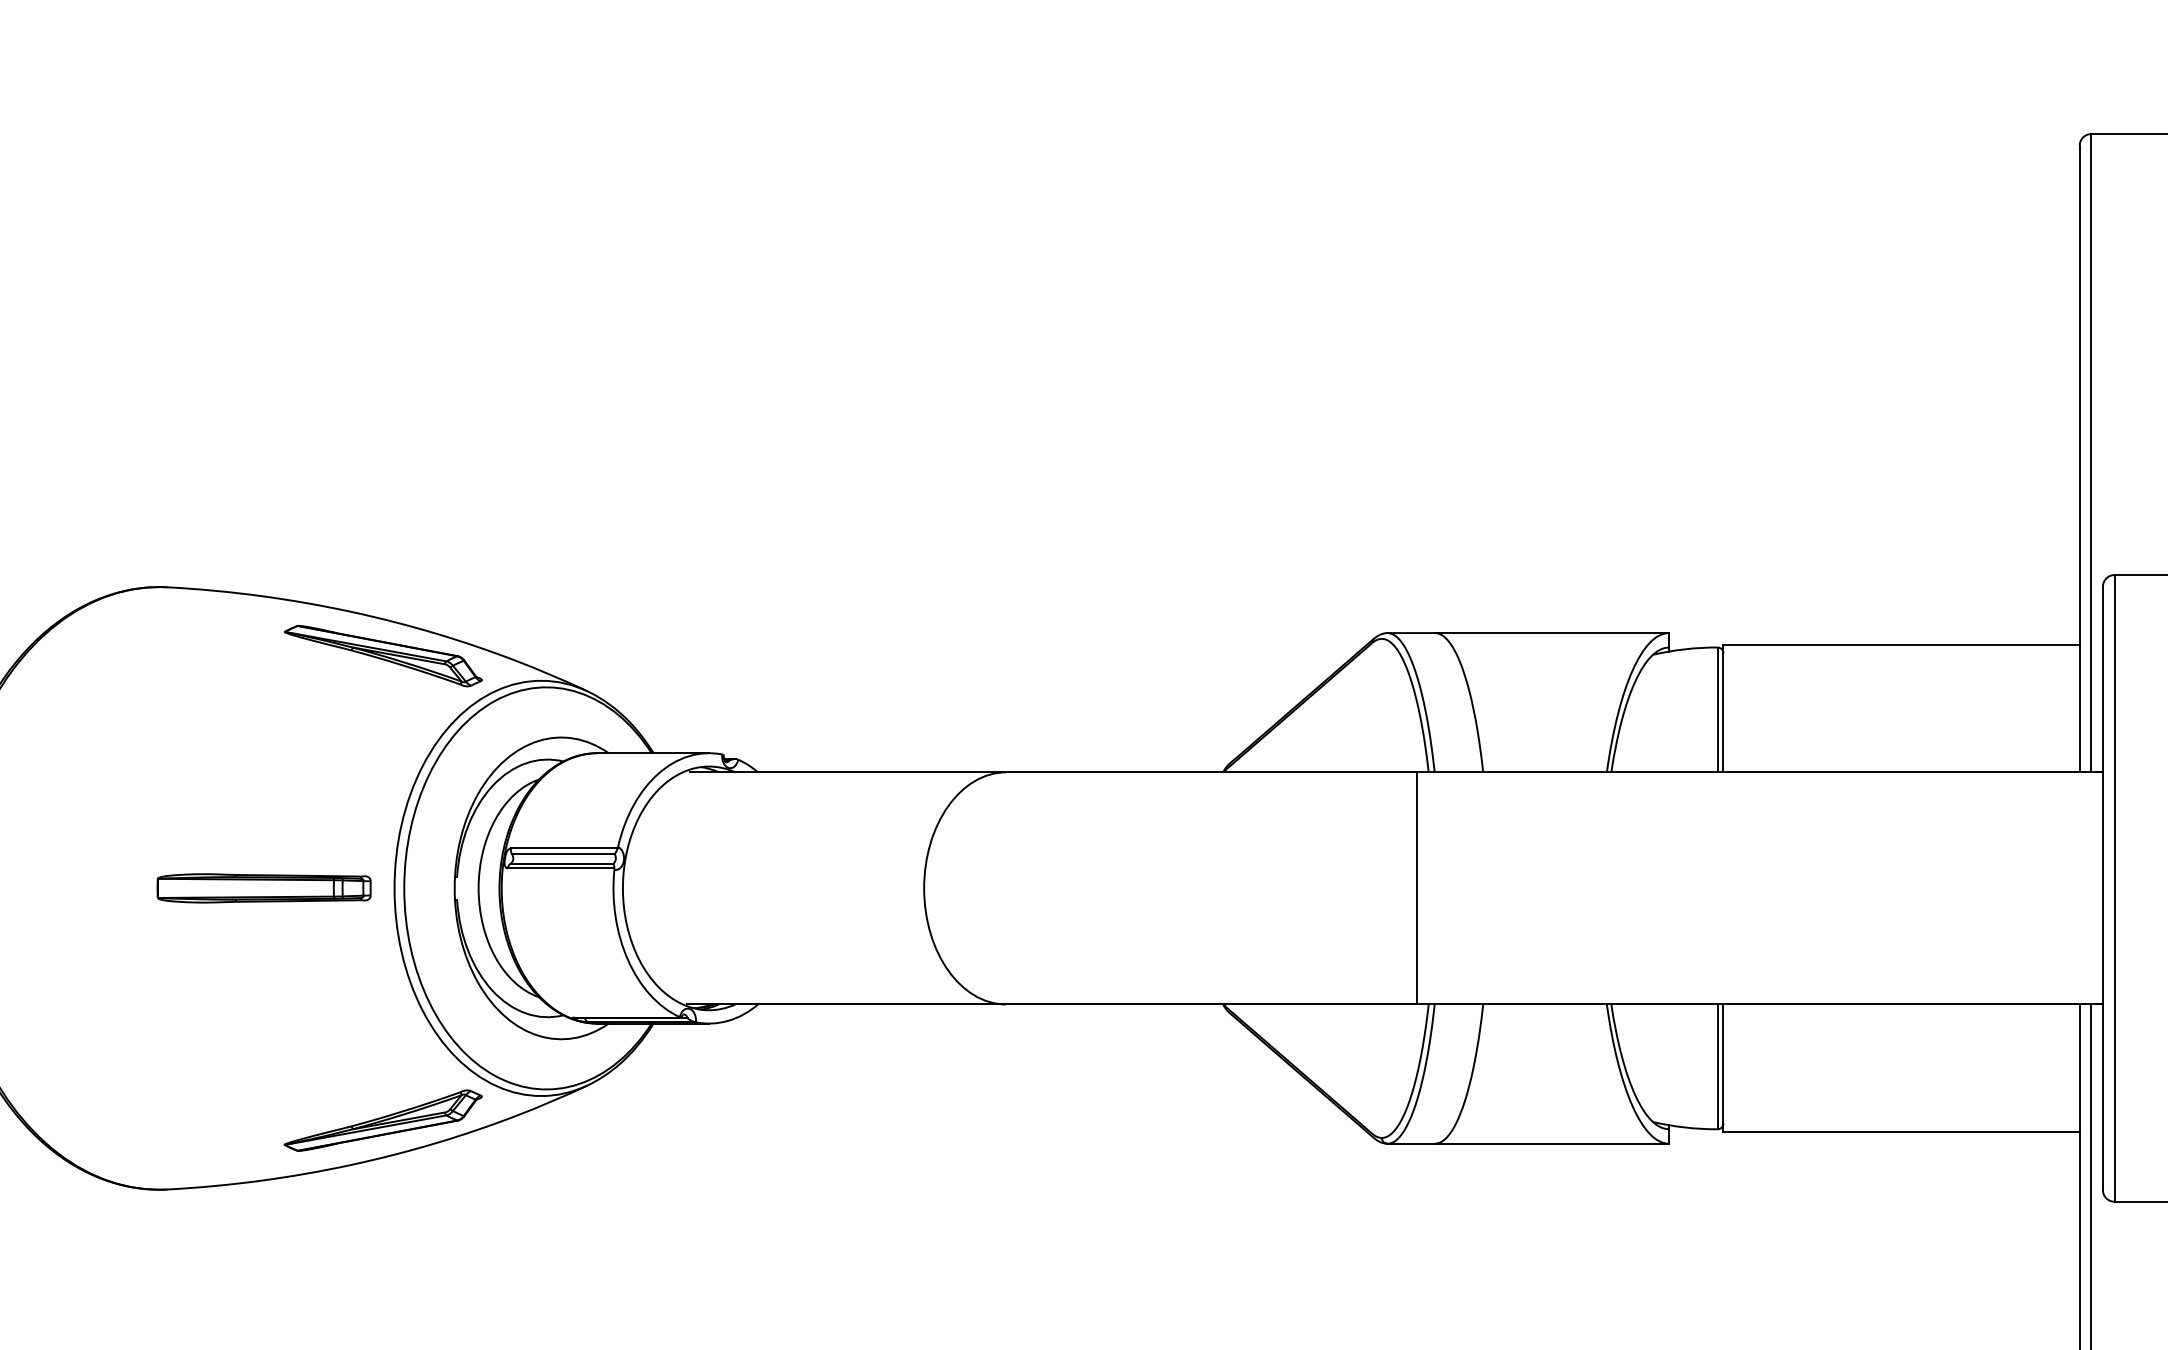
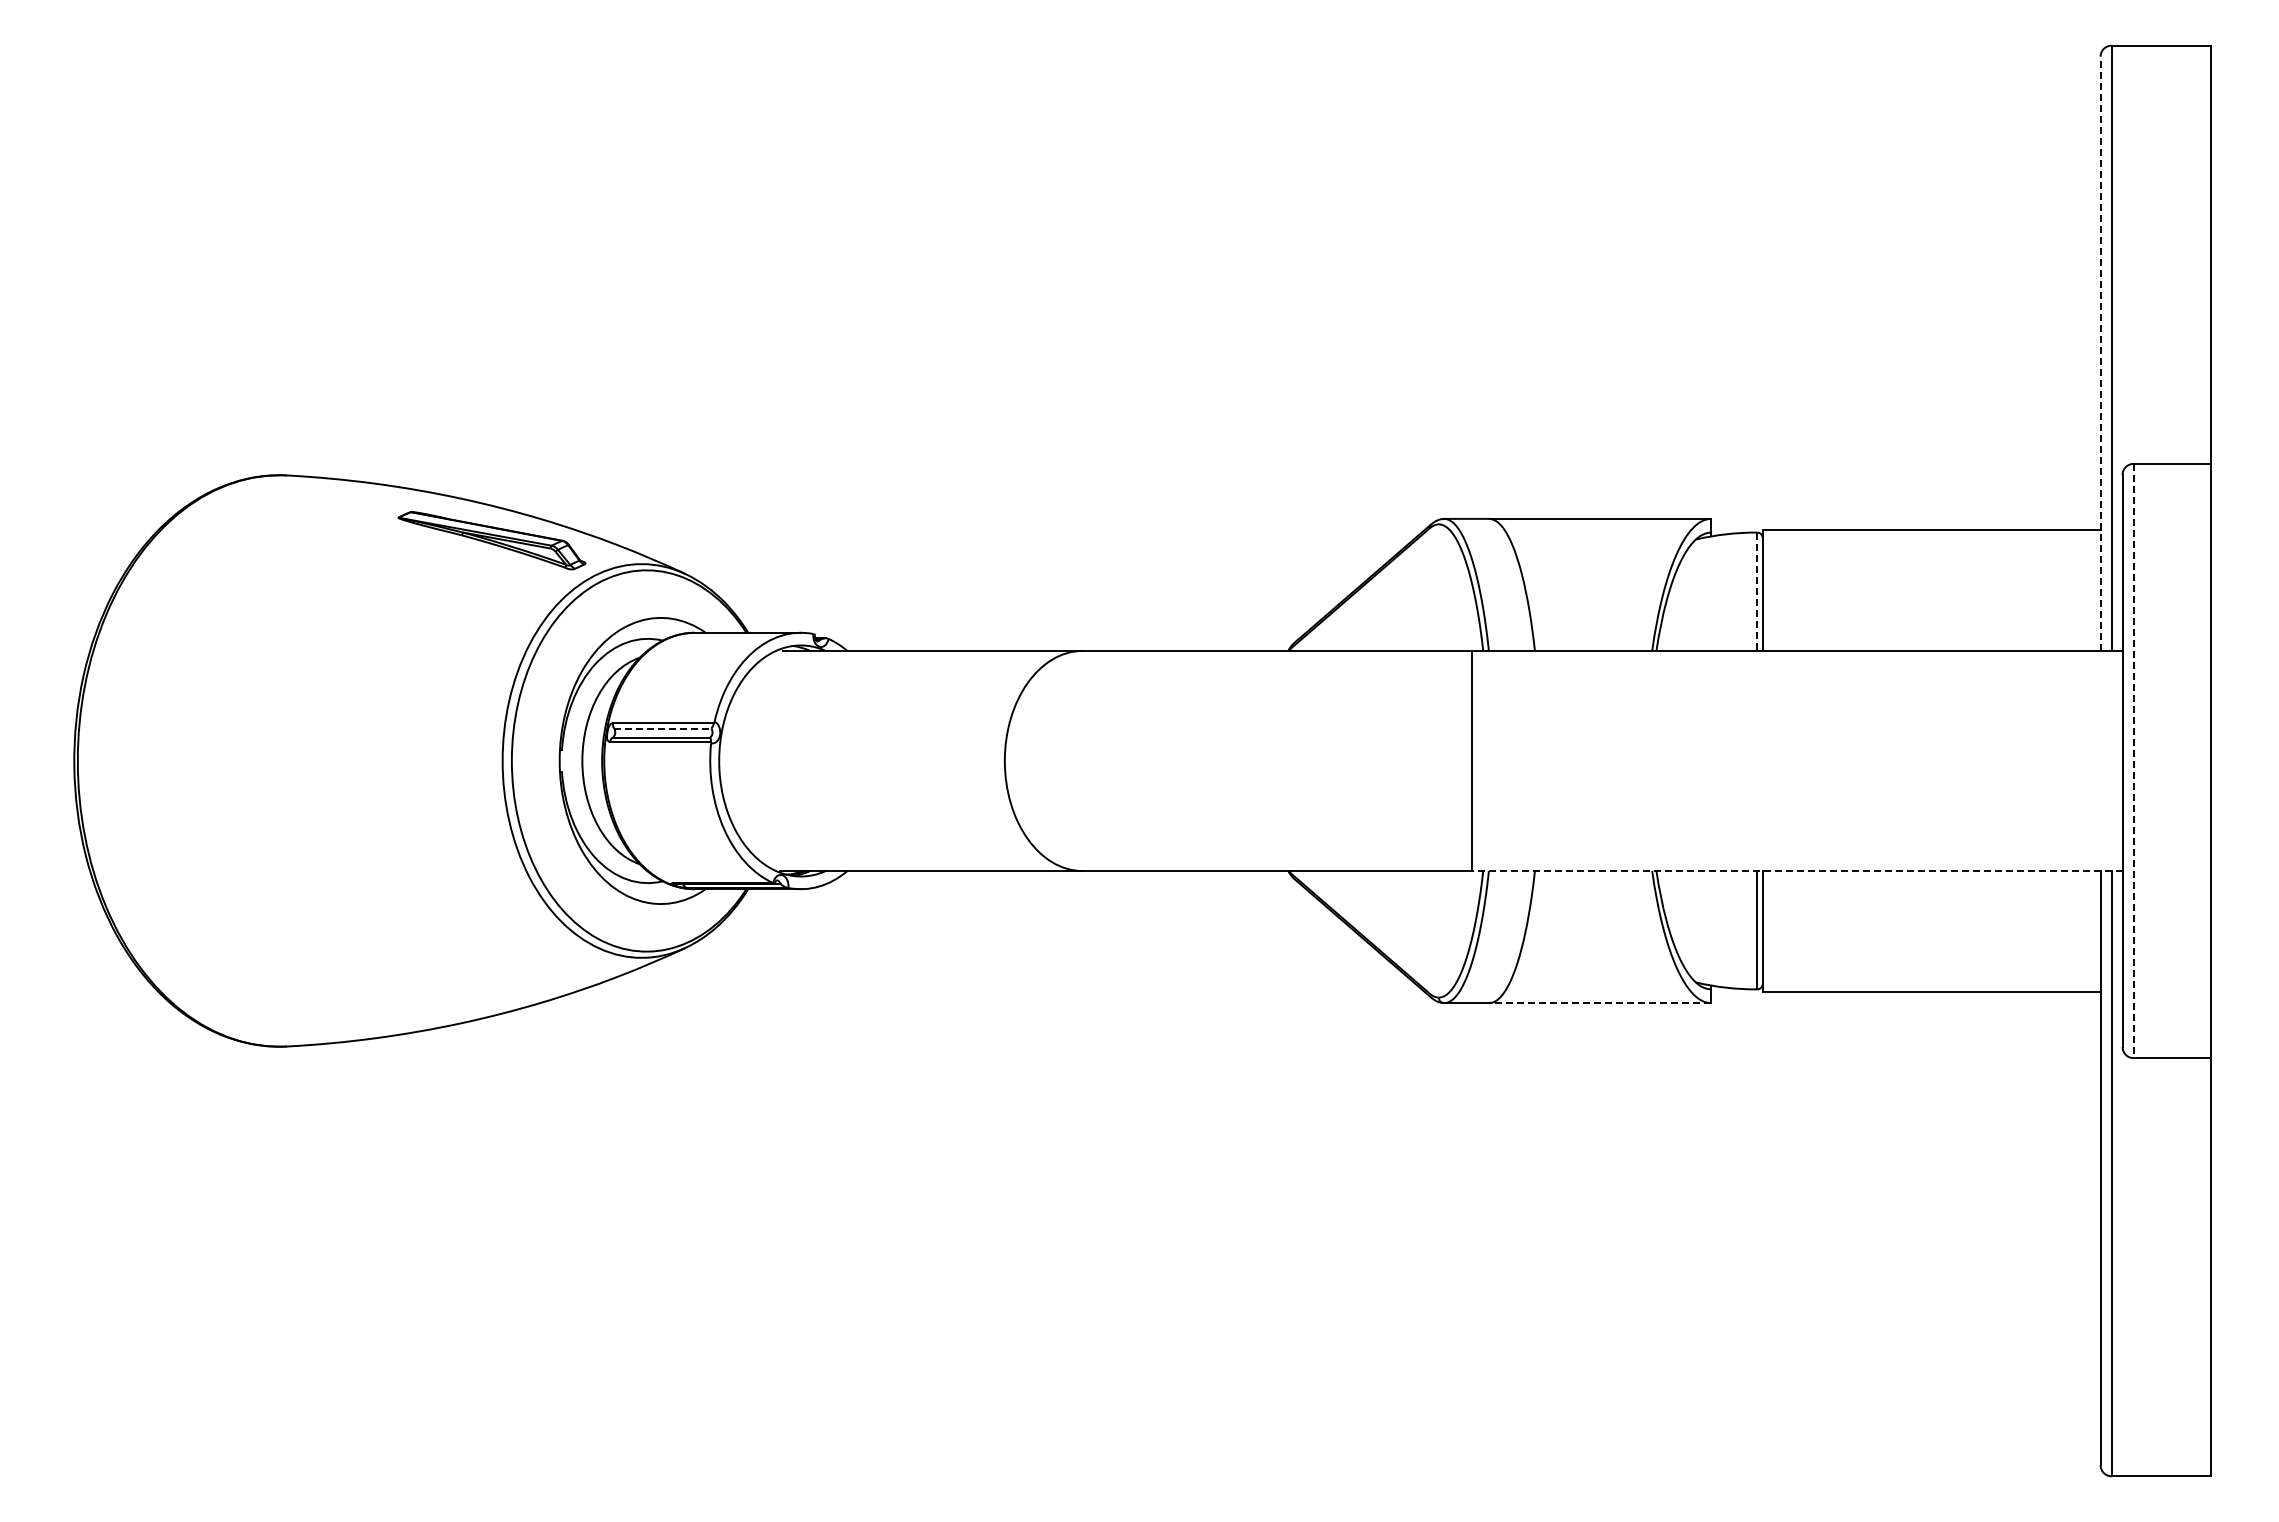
line: (2079, 458) -> (2100, 353), solid -> dashed
line: (1717, 710) -> (1757, 592), solid -> dashed
line: (563, 854) -> (662, 728), solid -> dashed
part: (263, 887) -> (378, 760), removed
line: (2114, 888) -> (2133, 761), solid -> dashed
line: (1759, 1004) -> (1796, 871), solid -> dashed
part: (382, 1119) -> (491, 980), removed
line: (1552, 1144) -> (1600, 1003), solid -> dashed

